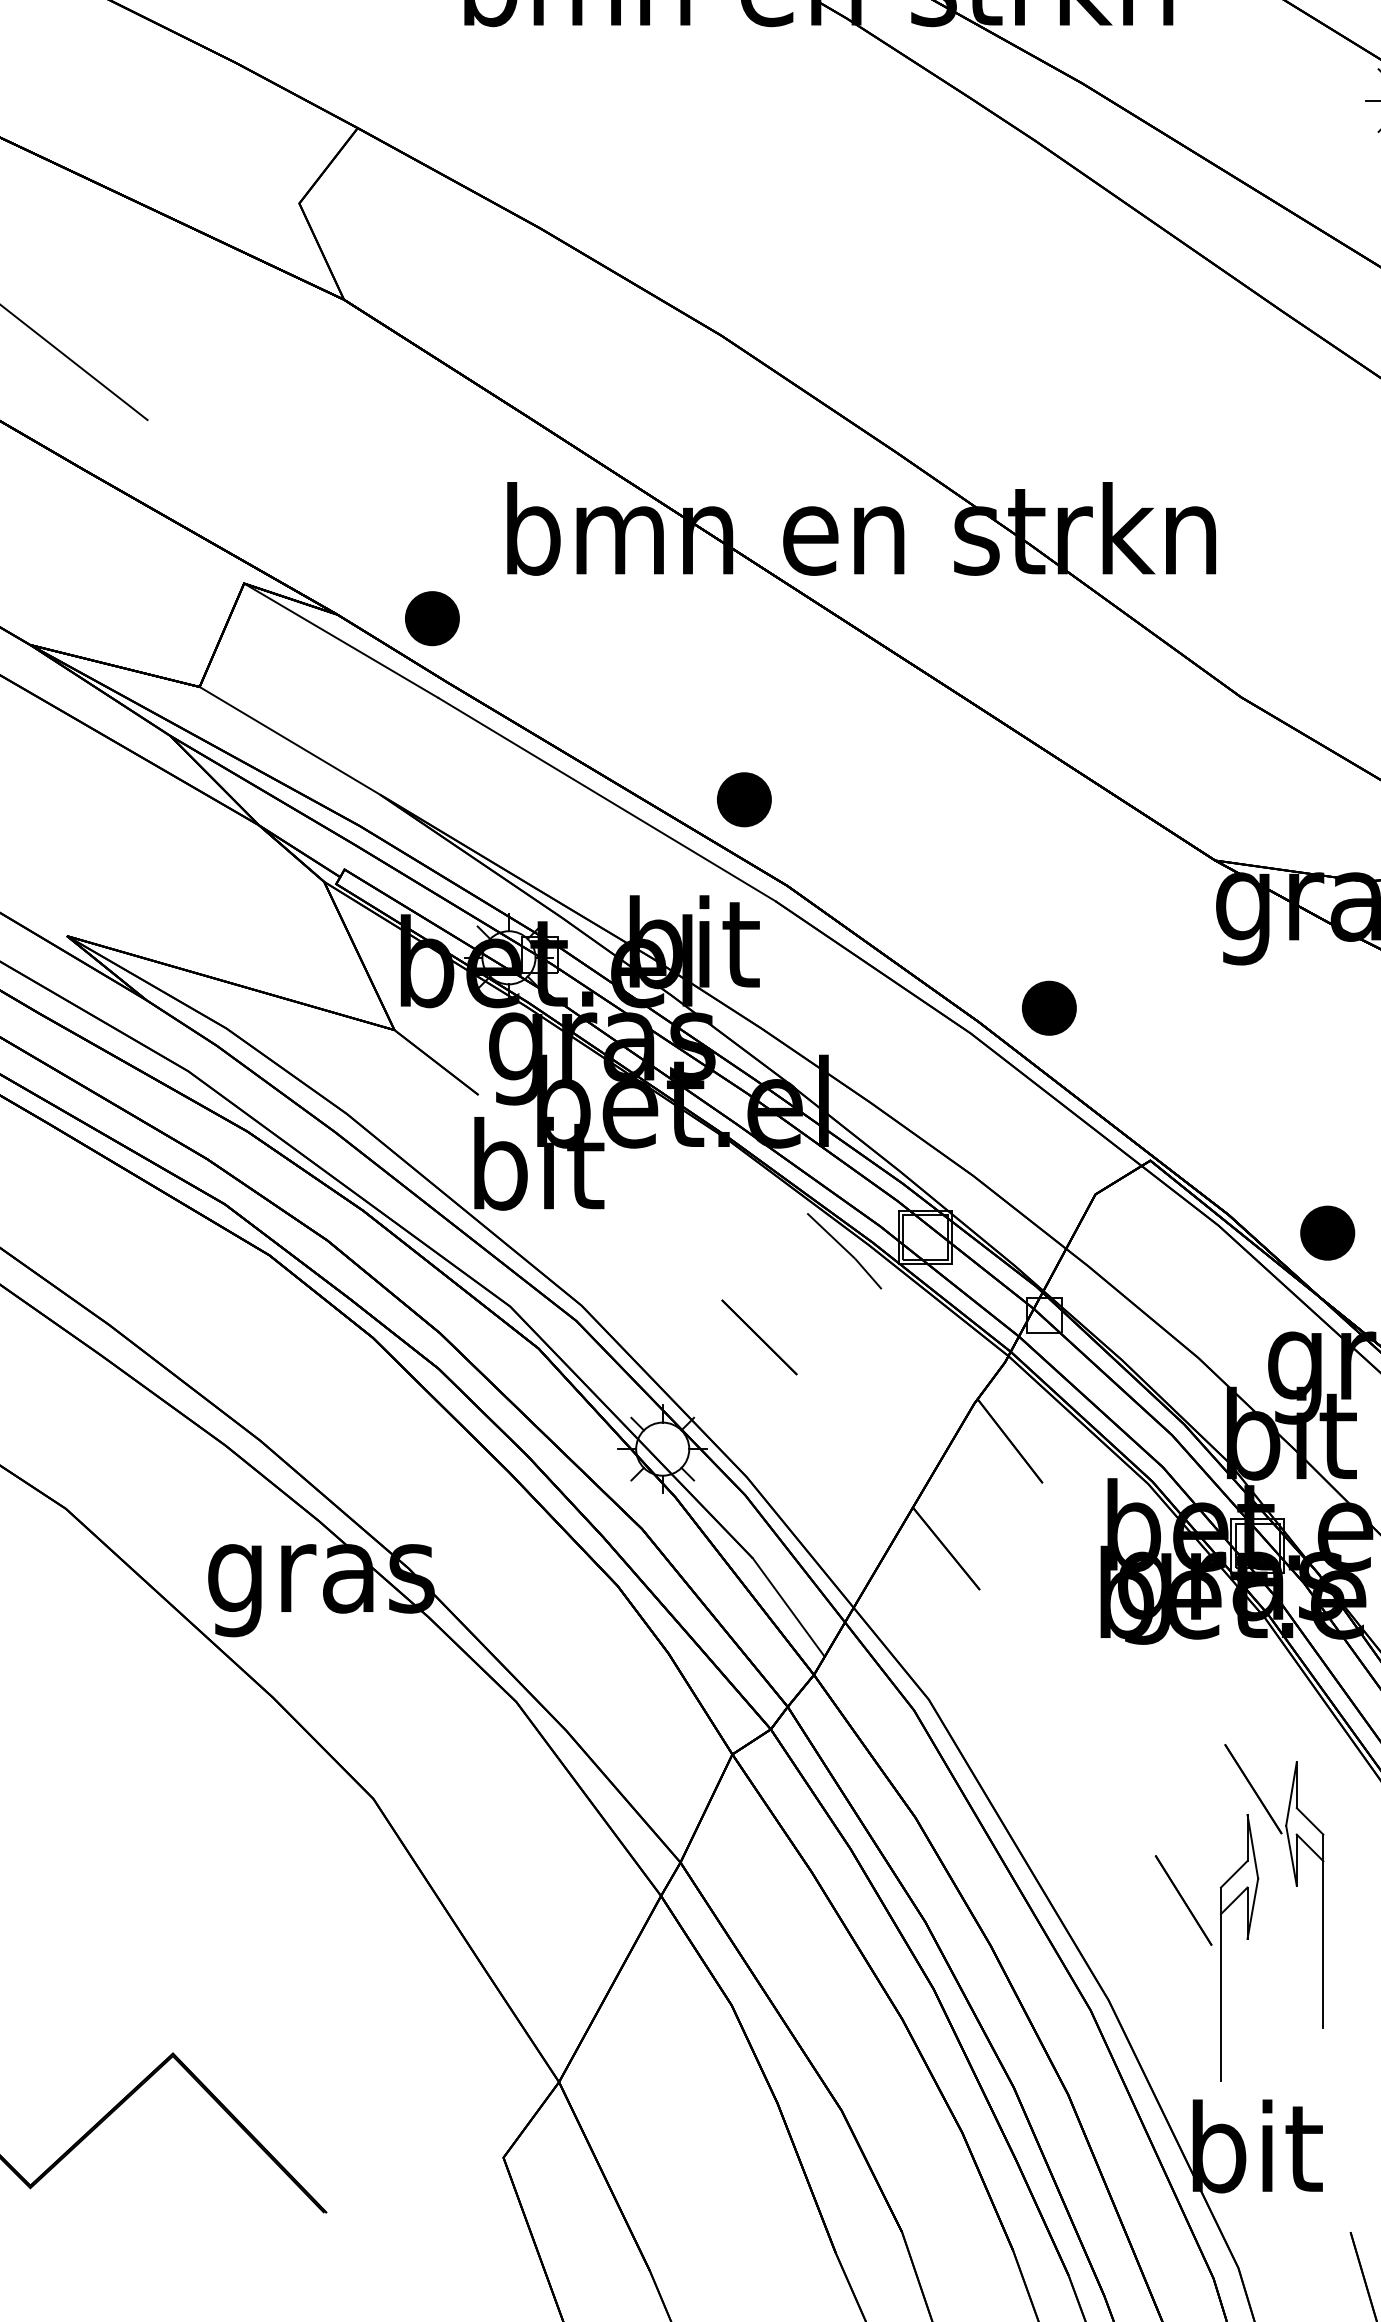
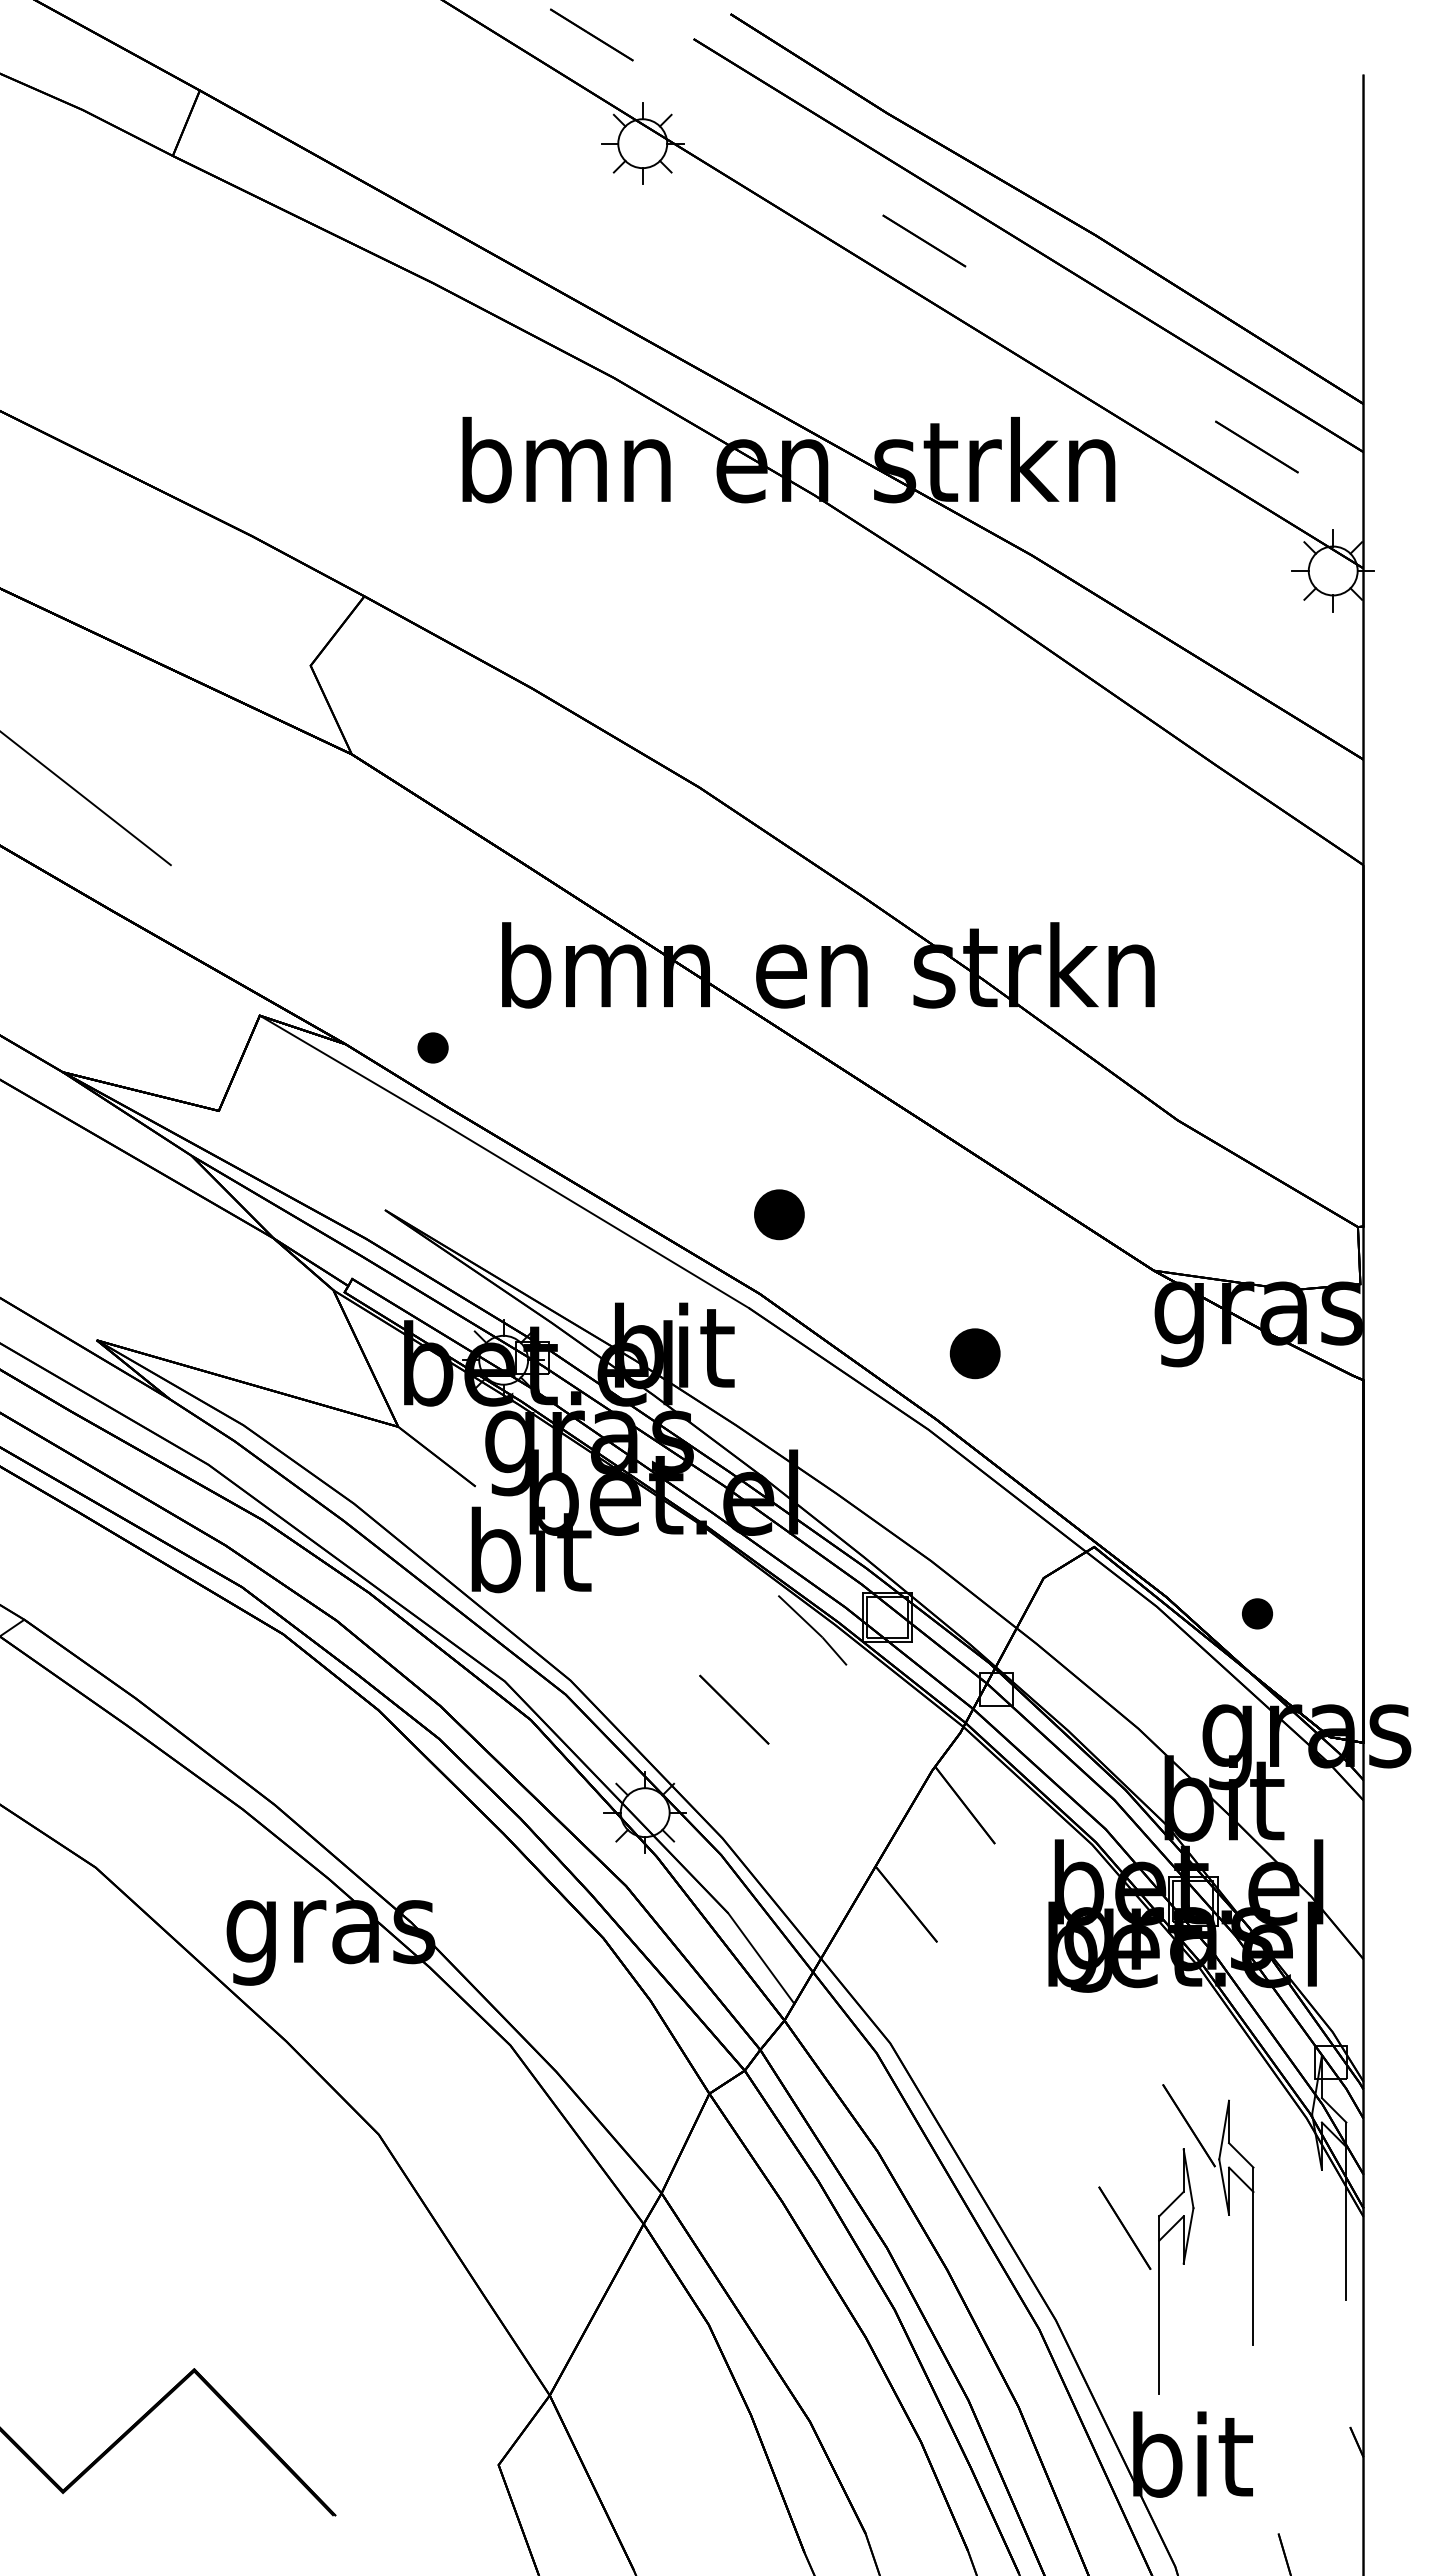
part: (431, 618) -> (432, 1047), size x0.6
line: (289, 740) -> (301, 1160), removed
part: (744, 799) -> (779, 1214), moved
part: (1048, 1008) -> (974, 1353), moved
part: (1327, 1232) -> (1257, 1613), size x0.6

